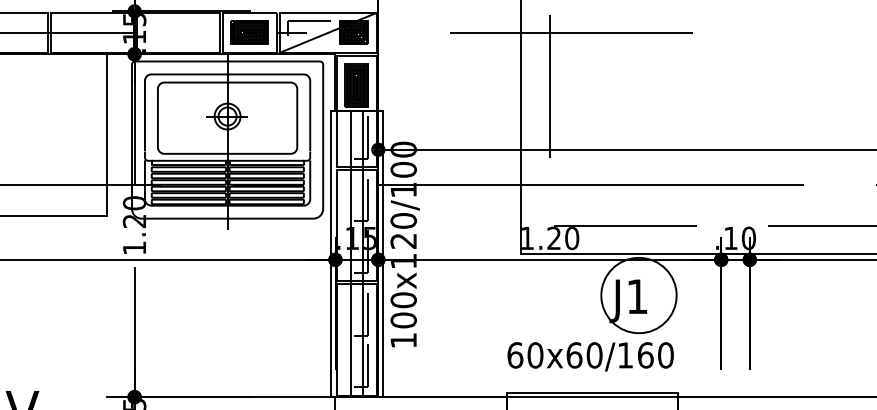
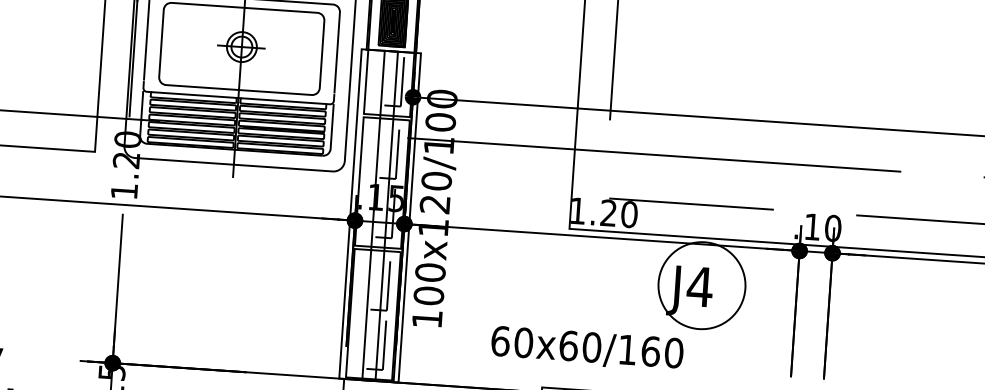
text: (637, 296) -> (700, 286), J1 -> J4
text: (590, 356) -> (587, 348), moved

